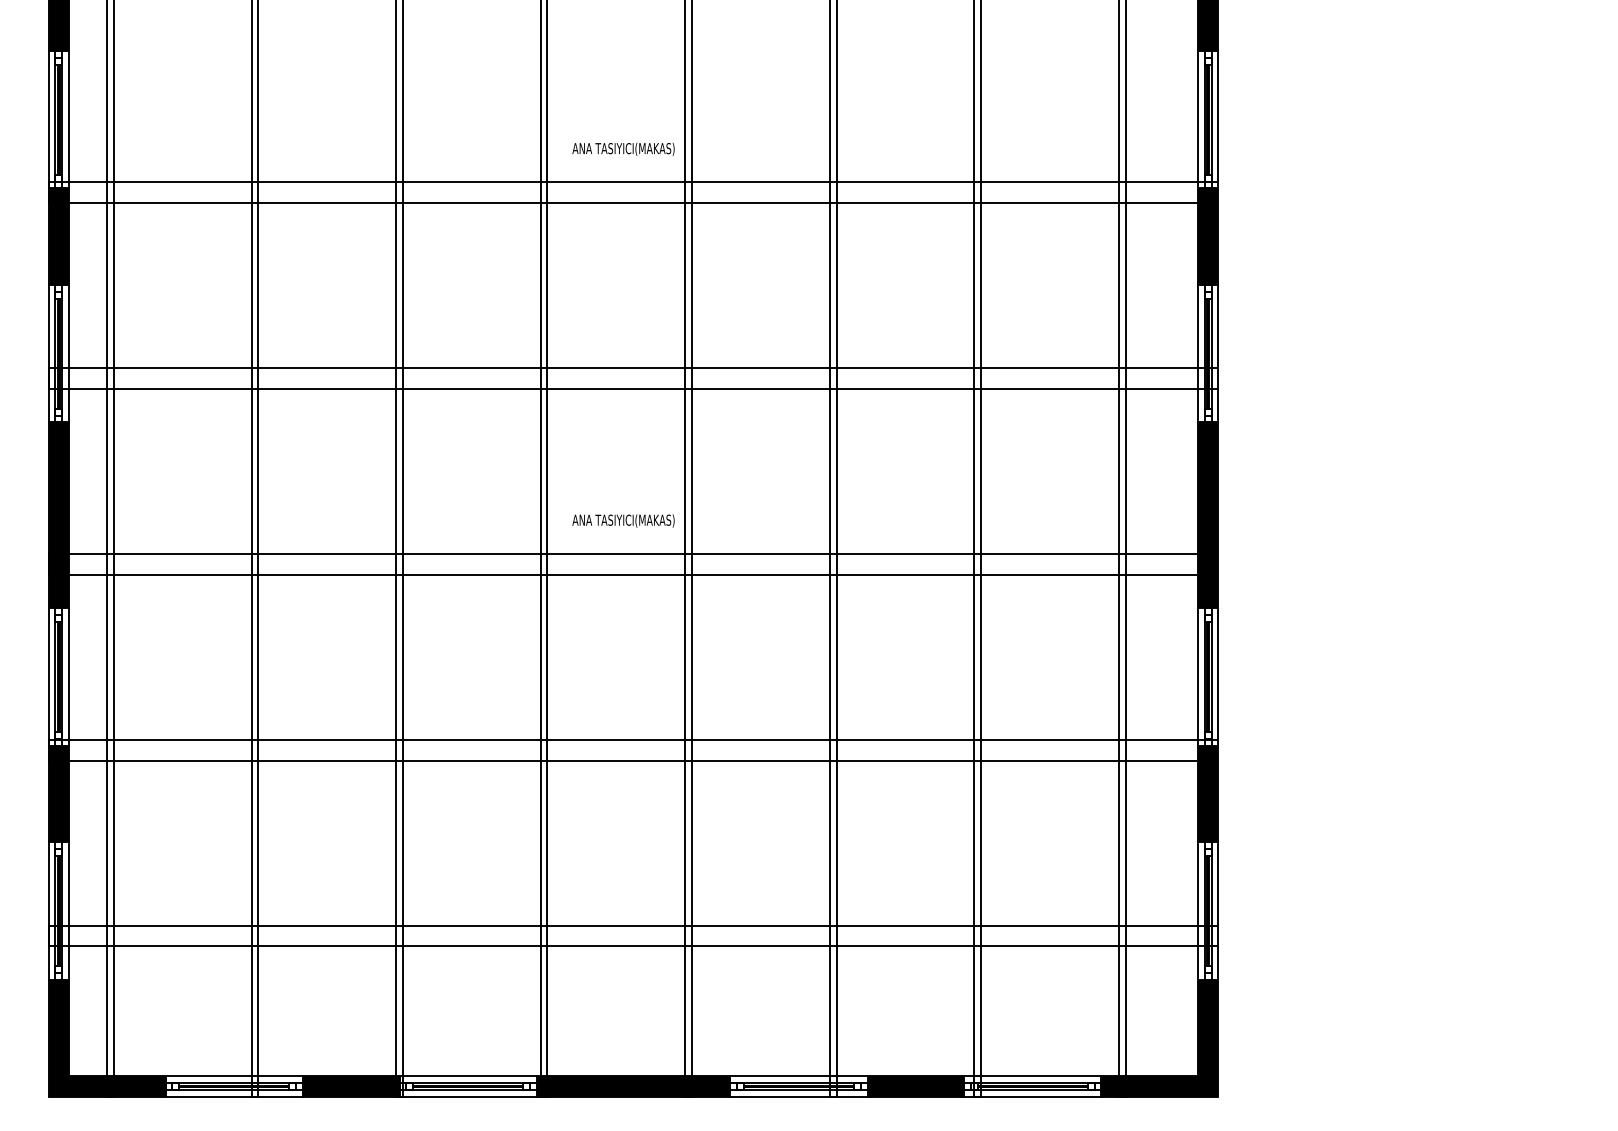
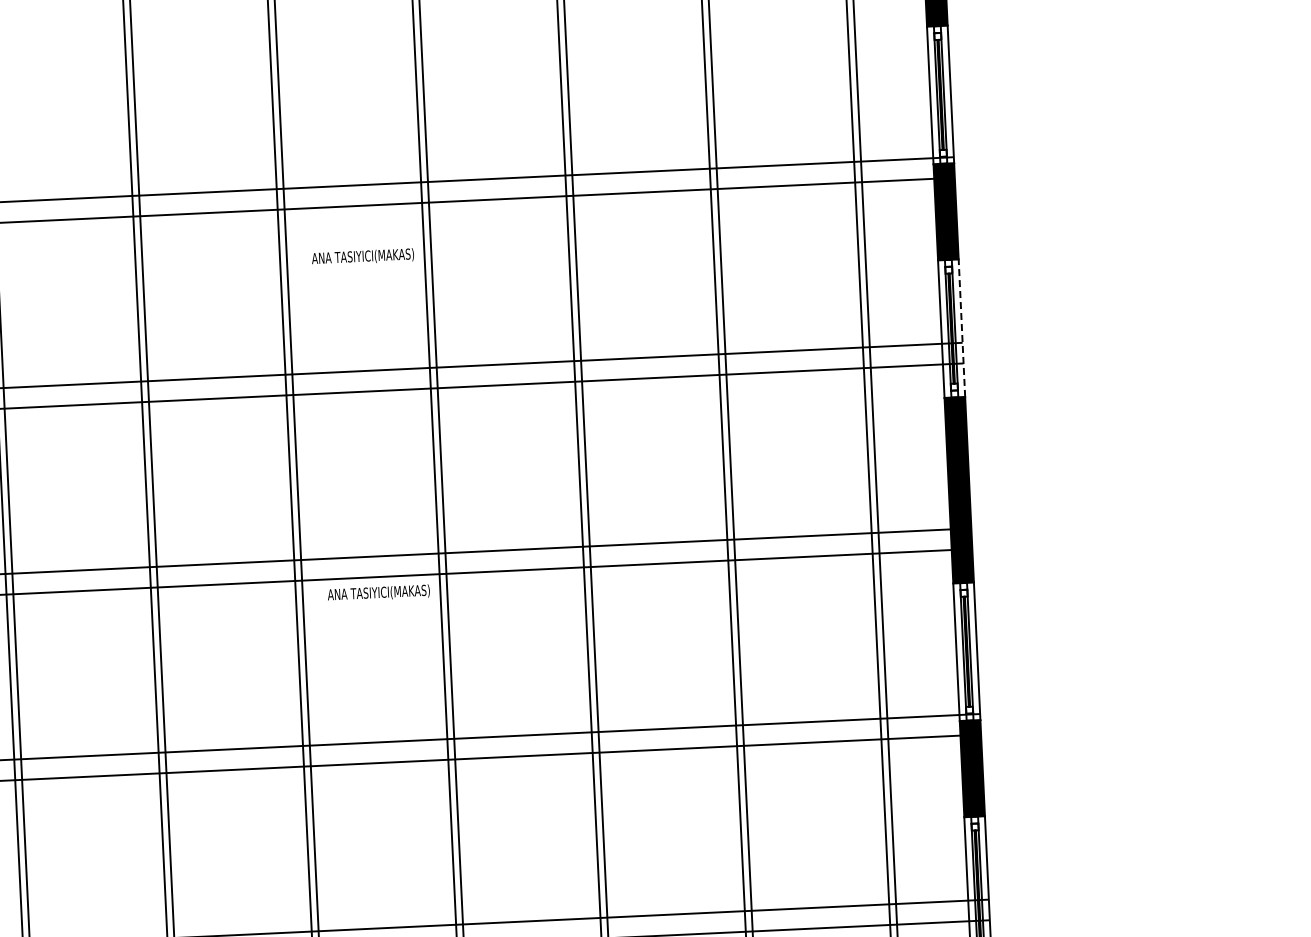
text: (623, 148) -> (362, 256), moved
line: (1218, 353) -> (961, 328), solid -> dashed
text: (623, 520) -> (378, 592), moved

